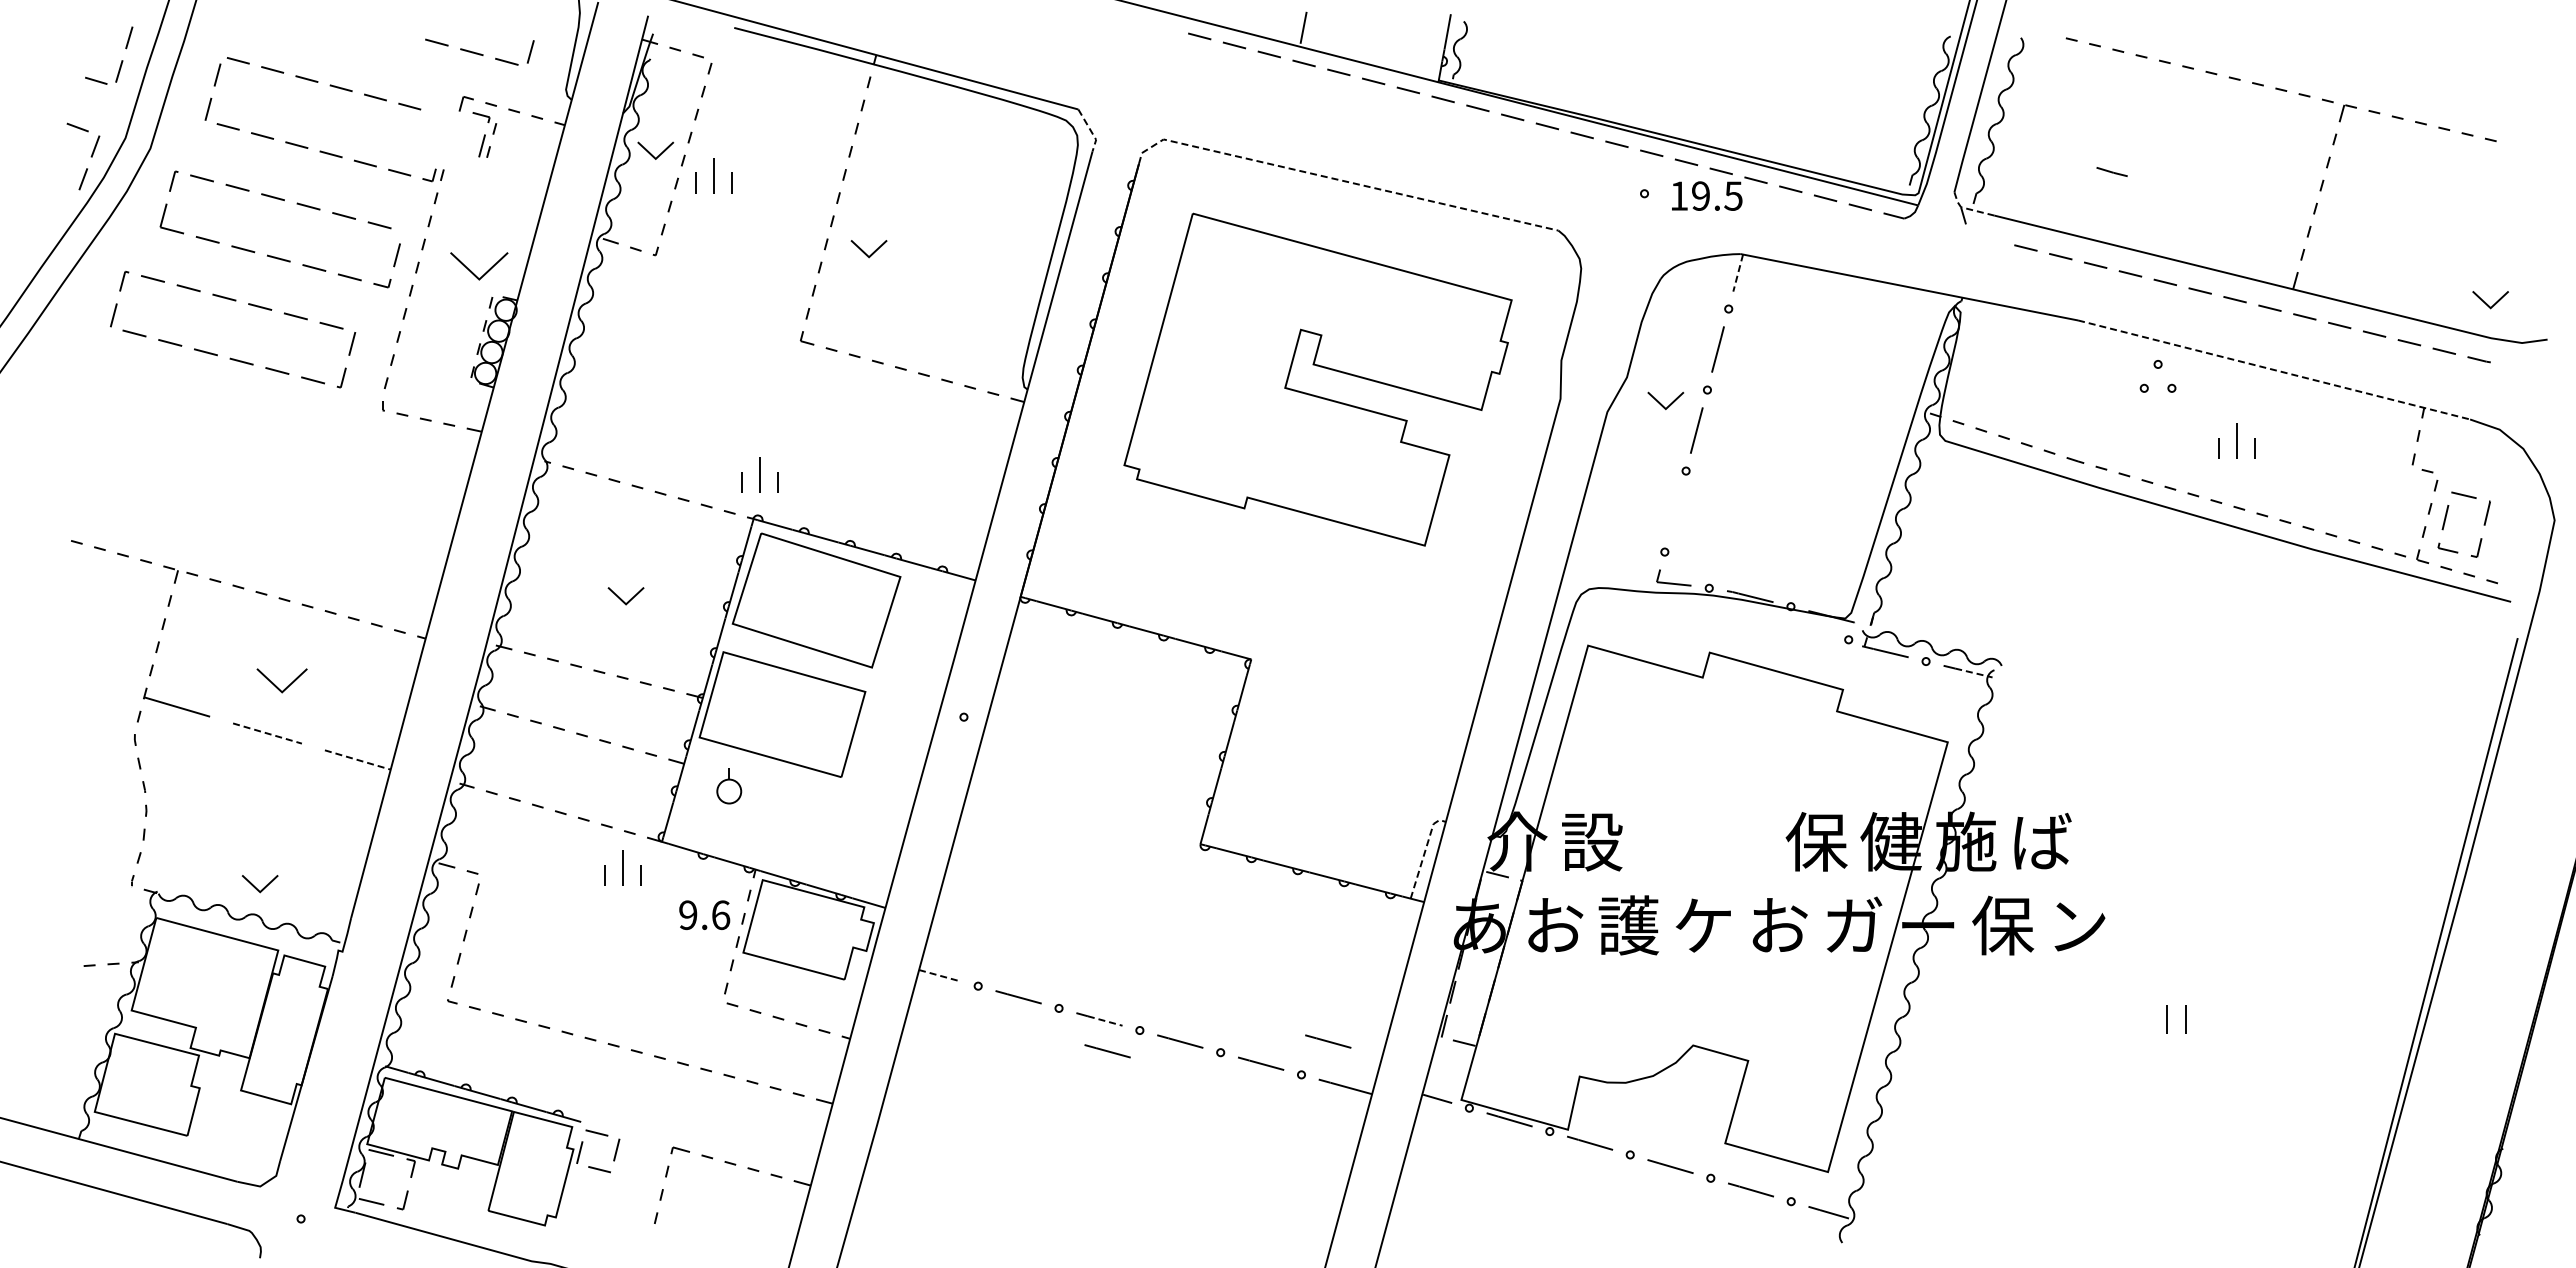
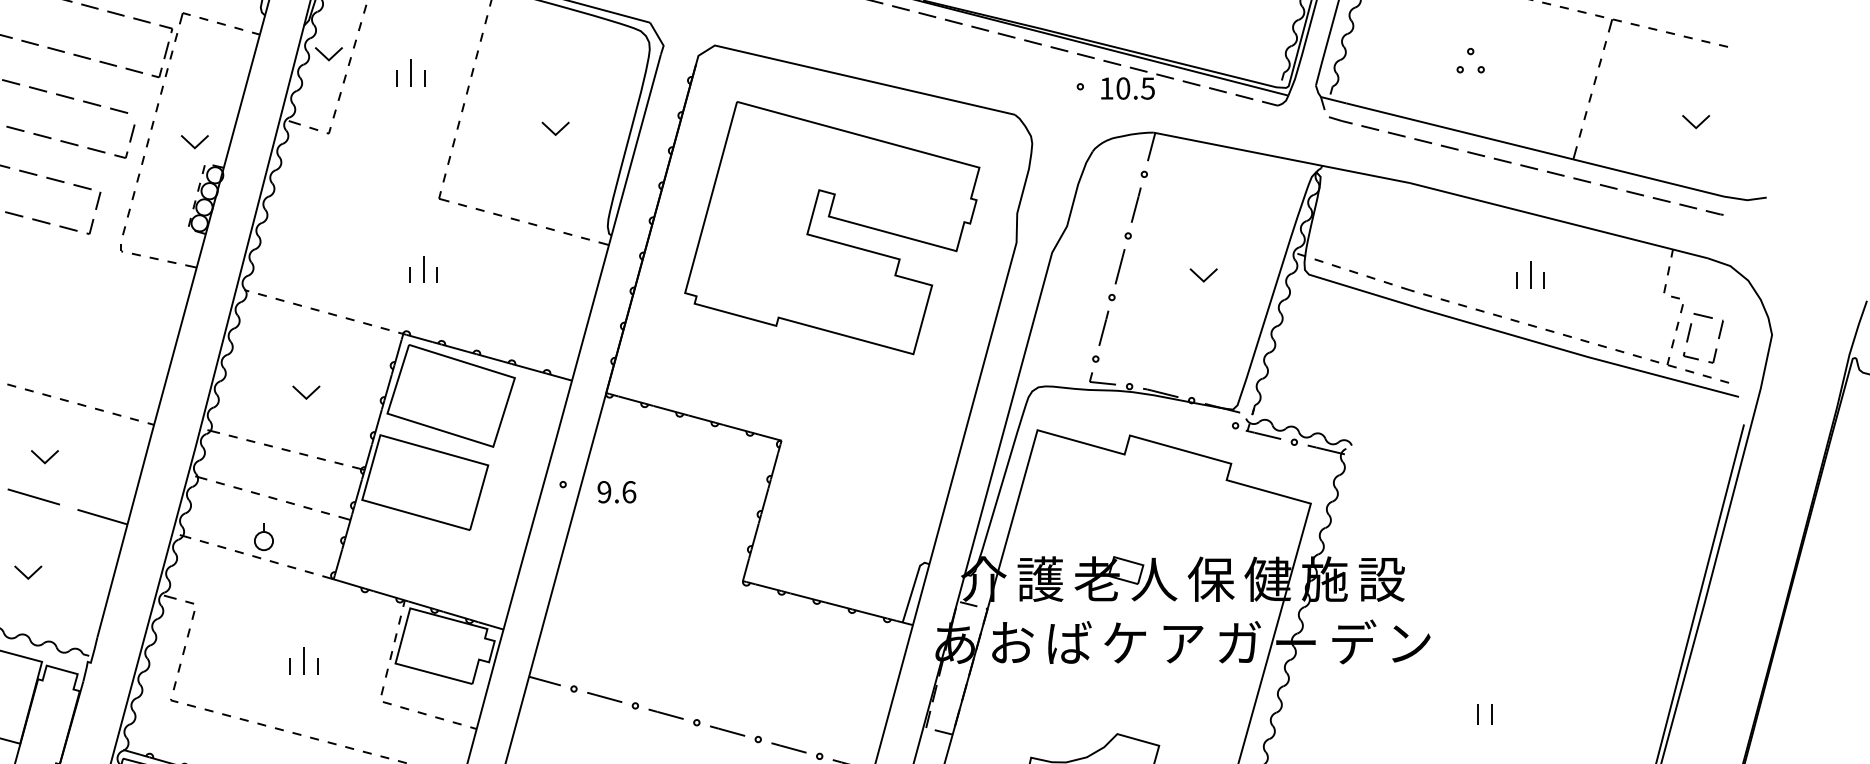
line: (1091, 131) -> (660, 39), dashed -> solid
part: (484, 134) -> (168, 41), moved
line: (2111, 171) -> (1340, 120), moved
part: (713, 175) -> (410, 72), moved
line: (1341, 180) -> (850, 76), dashed -> solid
text: (1700, 195) -> (1122, 88), 19.5 -> 10.5
line: (1967, 208) -> (1325, 97), dashed -> solid
part: (868, 249) -> (555, 129), moved
part: (479, 266) -> (194, 142), size x0.62
line: (1738, 273) -> (1151, 147), dashed -> solid
part: (2490, 300) -> (1695, 122), moved
part: (2157, 368) -> (1470, 54), moved
line: (2274, 370) -> (1559, 221), dashed -> solid
part: (1665, 400) -> (1203, 275), moved
part: (759, 474) -> (422, 268), moved
line: (1675, 511) -> (1103, 328), added
line: (1974, 673) -> (1331, 451), dashed -> solid
part: (281, 680) -> (44, 456), size x0.71
line: (267, 733) -> (33, 496), dashed -> solid
line: (358, 760) -> (103, 517), dashed -> solid
part: (729, 786) -> (264, 537), moved
part: (1704, 840) -> (1125, 578), added
text: (1593, 841) -> (1041, 579), 設 -> 護
text: (2041, 841) -> (1382, 579), ば -> 設
line: (1424, 853) -> (913, 588), dashed -> solid
part: (622, 867) -> (303, 660), moved
part: (259, 884) -> (27, 572), moved
text: (704, 914) -> (616, 491), moved
text: (2003, 924) -> (1353, 642), 保 -> デ
text: (1628, 925) -> (1068, 642), 護 -> ば
text: (1779, 925) -> (1182, 642), お -> ア
line: (939, 975) -> (544, 680), dashed -> solid
line: (1105, 1021) -> (670, 715), dashed -> solid
line: (1328, 1041) -> (840, 731), removed
line: (1107, 1051) -> (672, 738), removed

